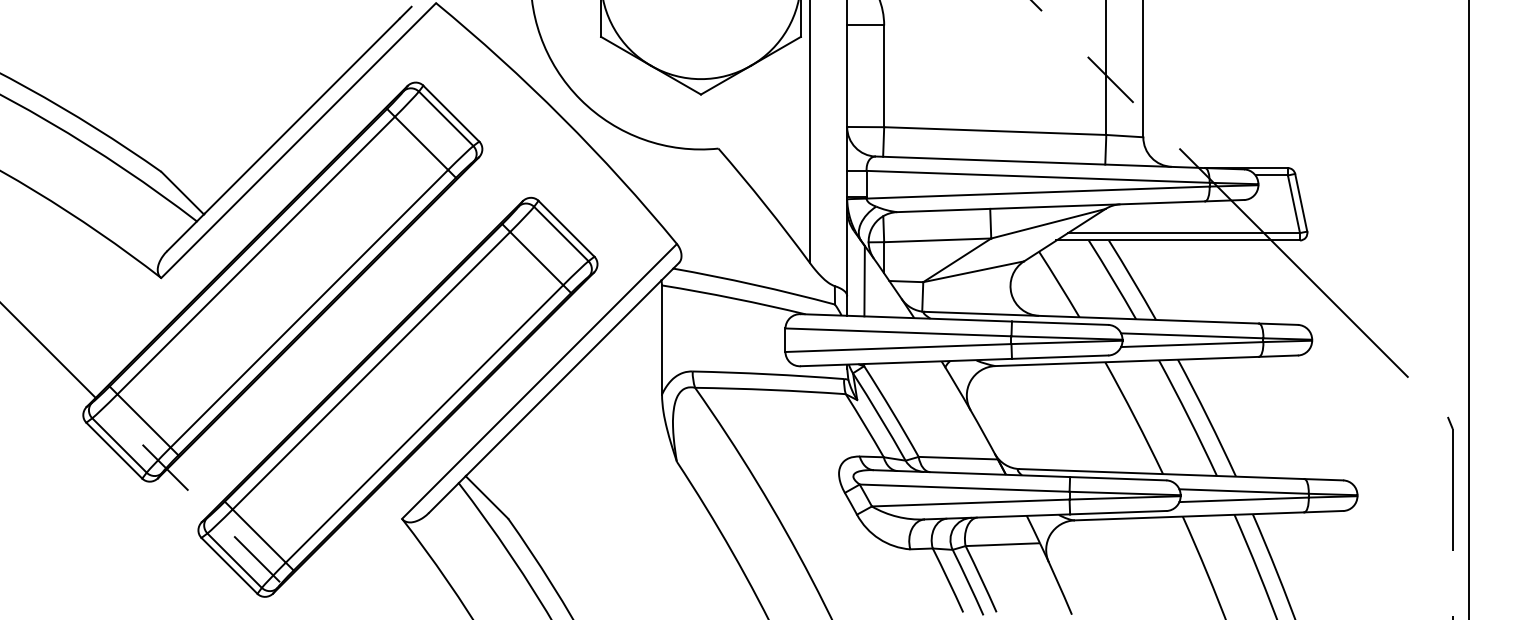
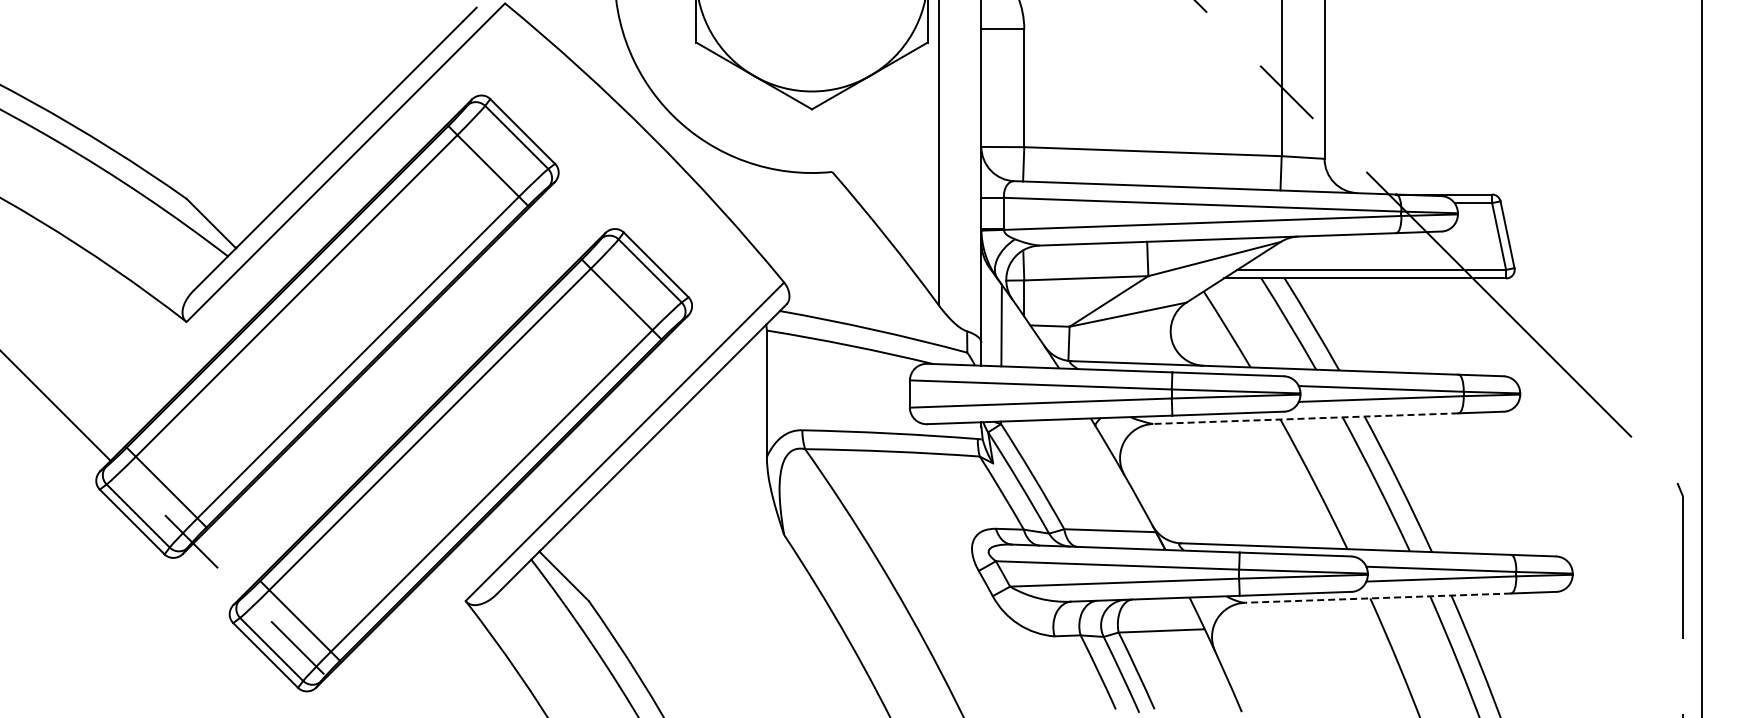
line: (1126, 361) -> (1305, 418), solid -> dashed
line: (1189, 516) -> (1377, 598), solid -> dashed

